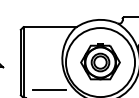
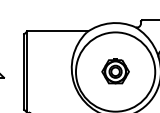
part: (100, 61) -> (115, 70), size x0.6
line: (48, 89) -> (55, 103), removed

